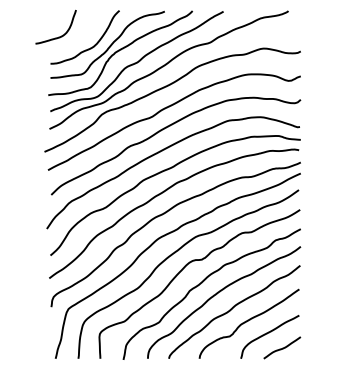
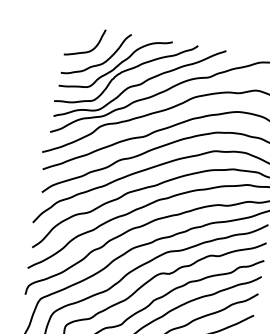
curve: (58, 36) -> (85, 51), moved

